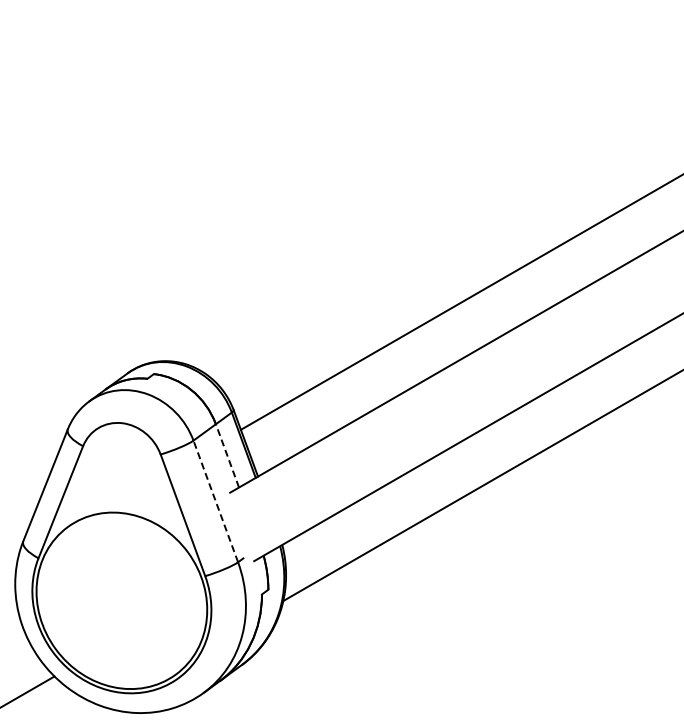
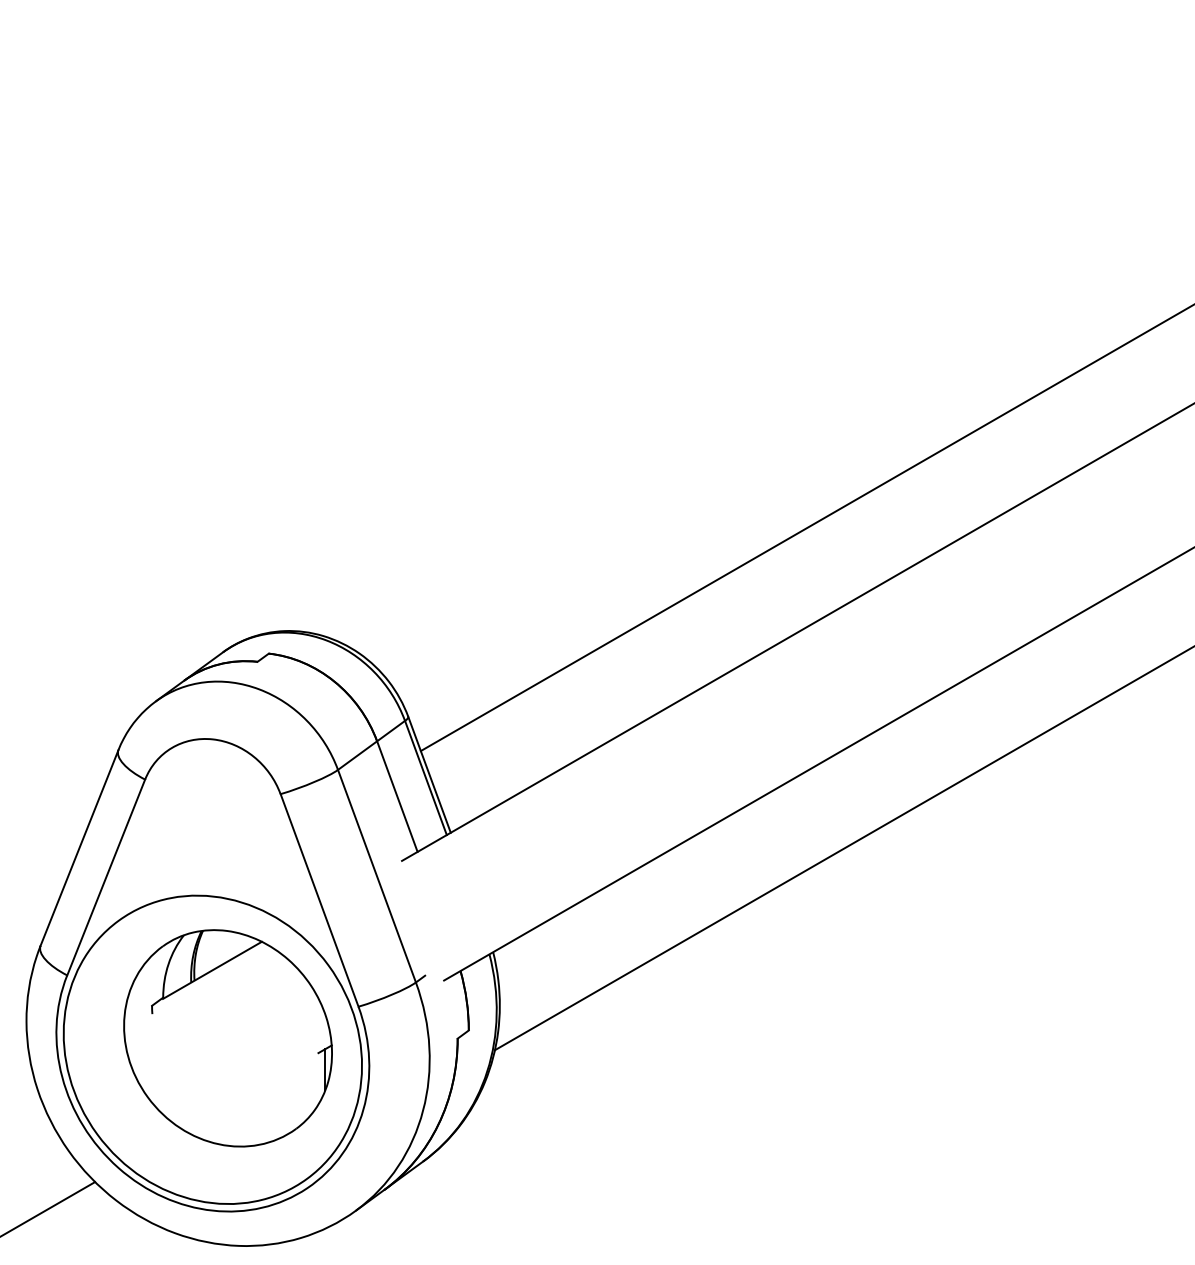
line: (227, 455) -> (397, 795), dashed -> solid
line: (215, 501) -> (376, 876), dashed -> solid
part: (130, 594) -> (227, 1038), added

